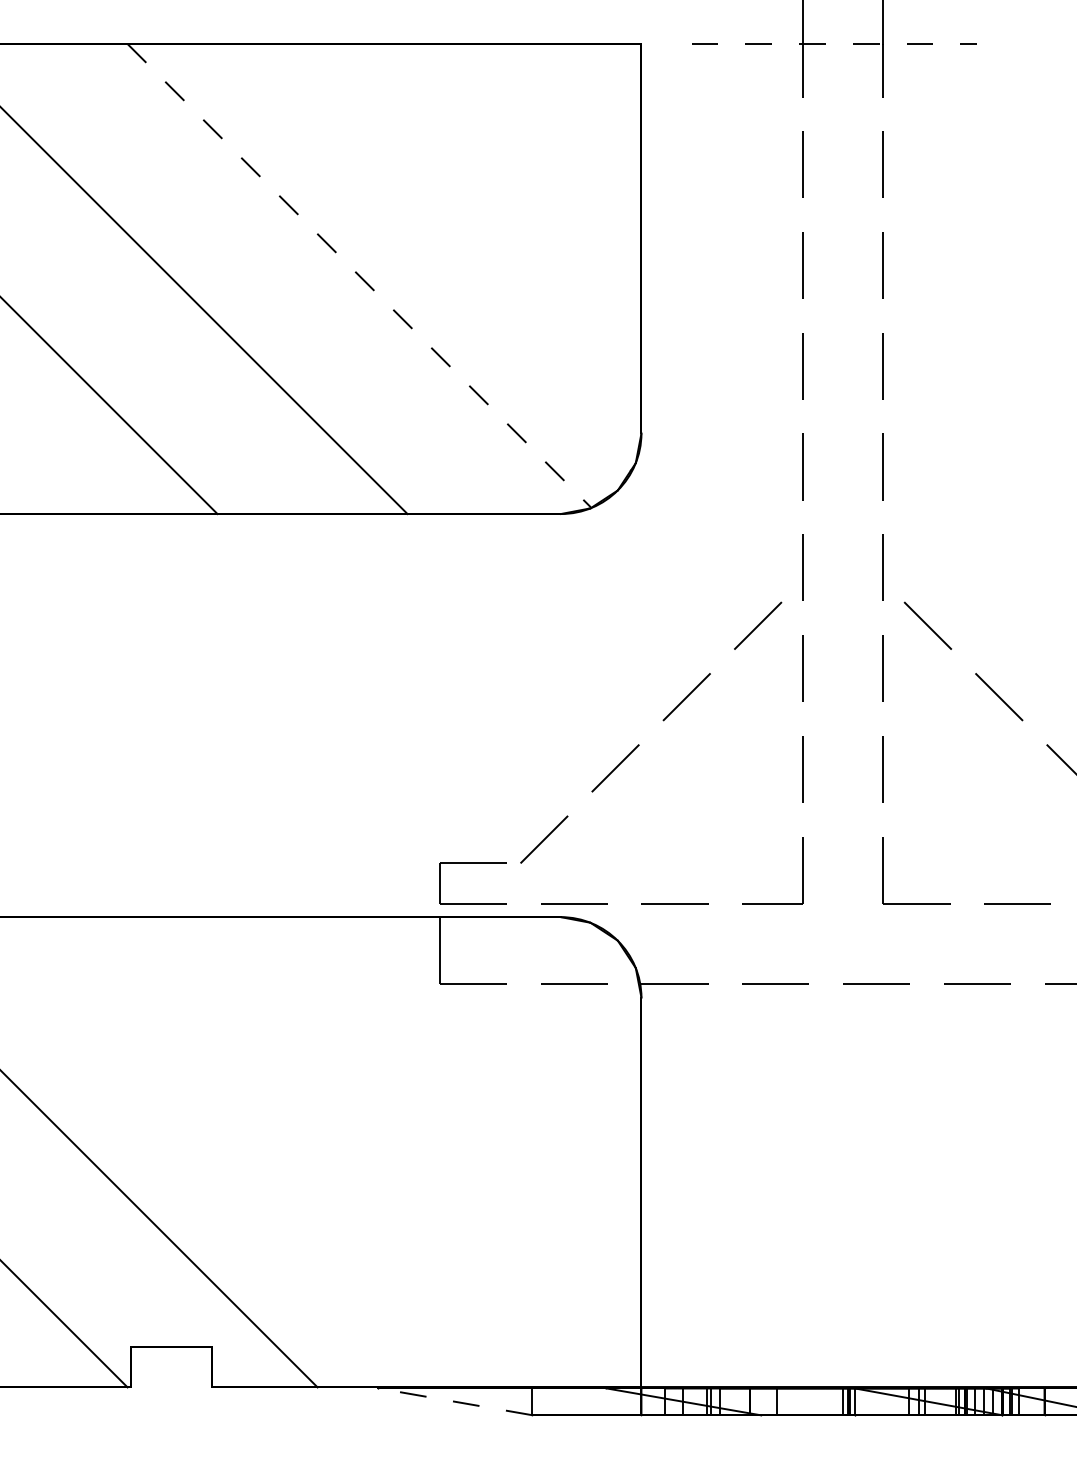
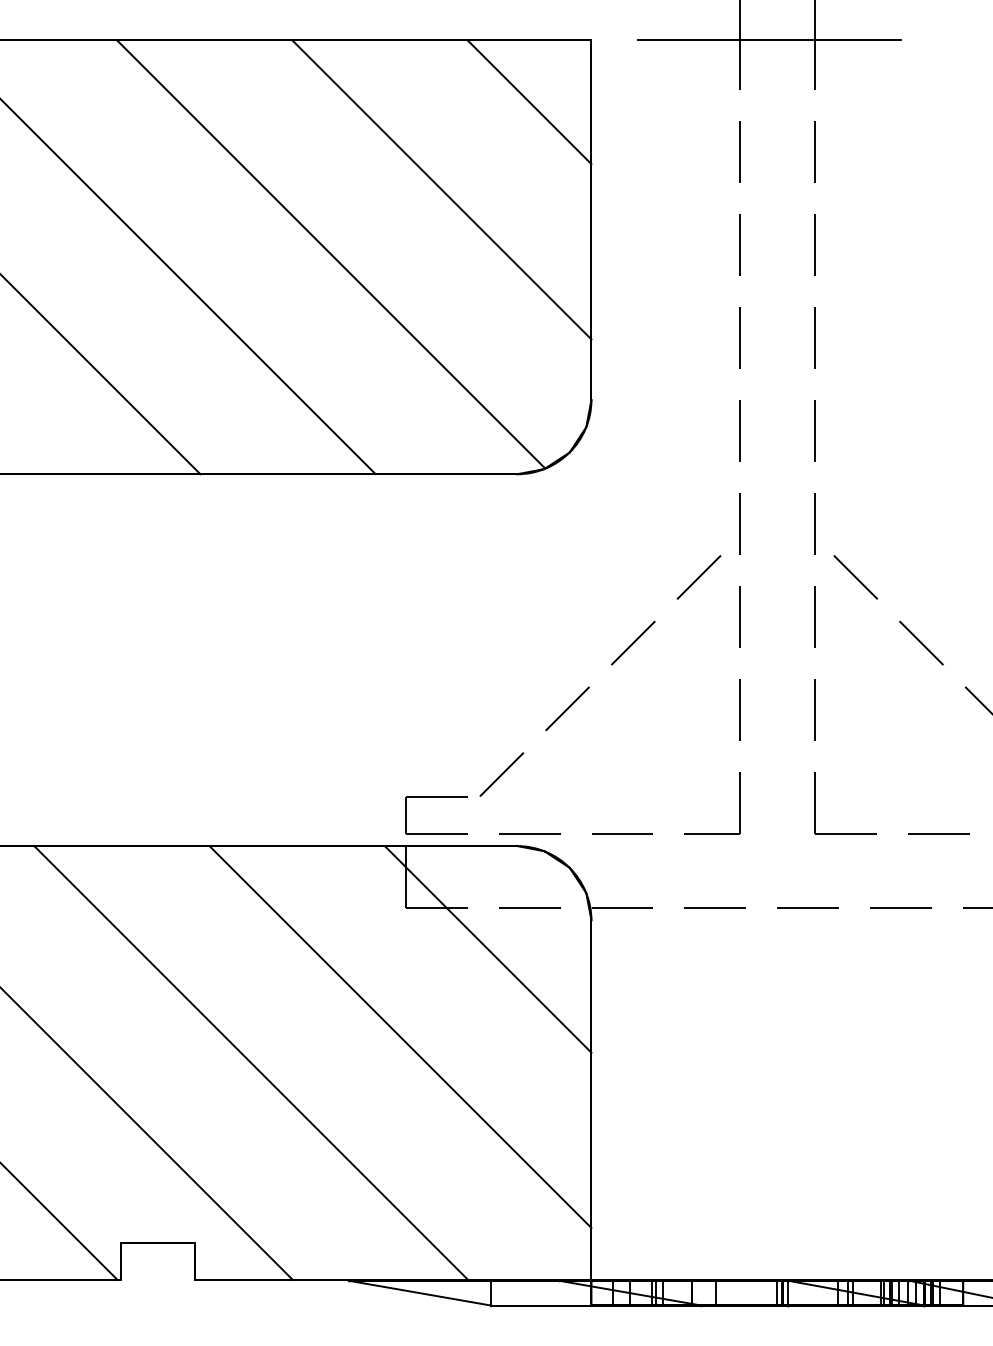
line: (834, 43) -> (769, 40), dashed -> solid
line: (574, 110) -> (529, 102), added
line: (479, 205) -> (442, 189), added
line: (359, 275) -> (331, 254), dashed -> solid
line: (529, 1029) -> (488, 949), added
line: (434, 1124) -> (400, 1037), added
line: (272, 1152) -> (251, 1063), added
line: (454, 1401) -> (419, 1292), dashed -> solid

